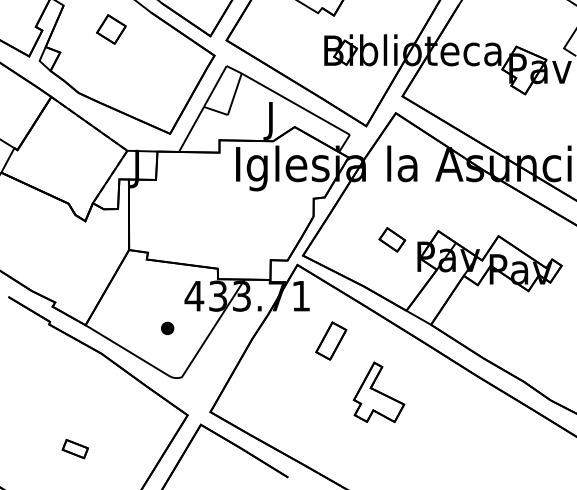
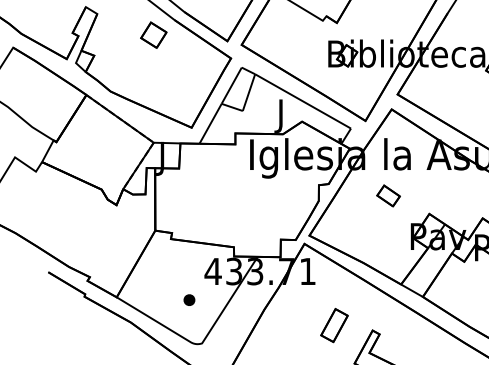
part: (111, 29) -> (153, 35), moved
part: (392, 239) -> (388, 195), moved
part: (331, 340) -> (334, 325), moved

